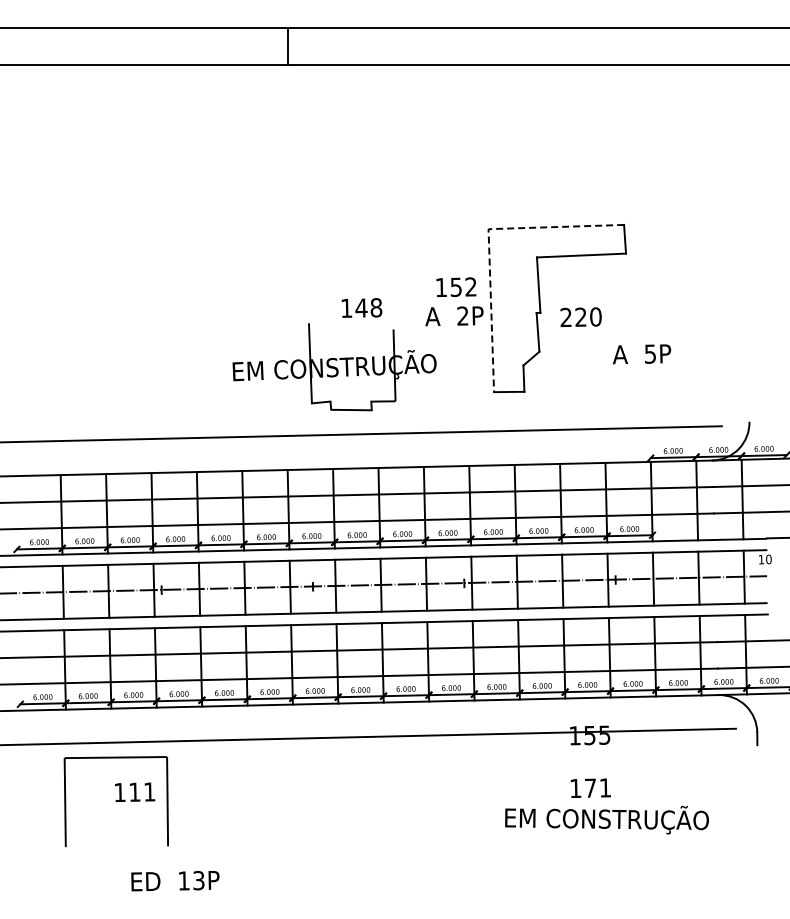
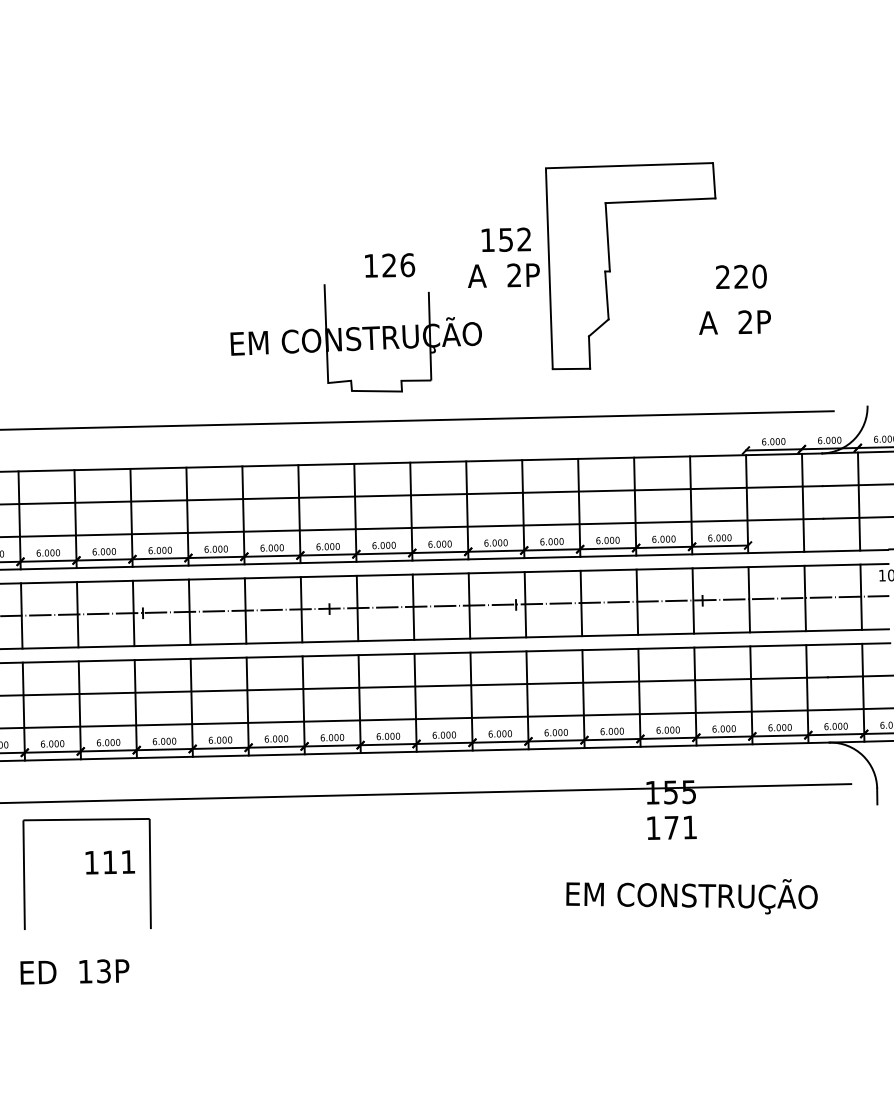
line: (489, 243) -> (547, 185), dashed -> solid
text: (368, 307) -> (397, 264), 148 -> 126
text: (580, 317) -> (740, 277), moved
text: (649, 353) -> (744, 321), 5P -> 2P
text: (590, 787) -> (671, 826), moved
text: (175, 881) -> (74, 972), moved

